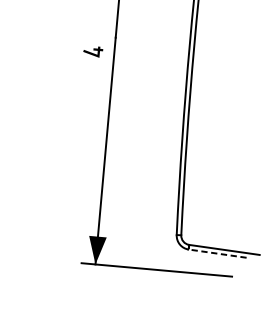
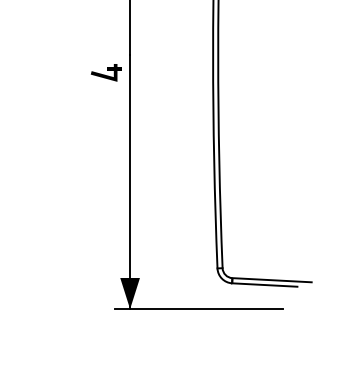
part: (92, 51) -> (105, 72), size x1.43
line: (217, 254) -> (264, 285), dashed -> solid

